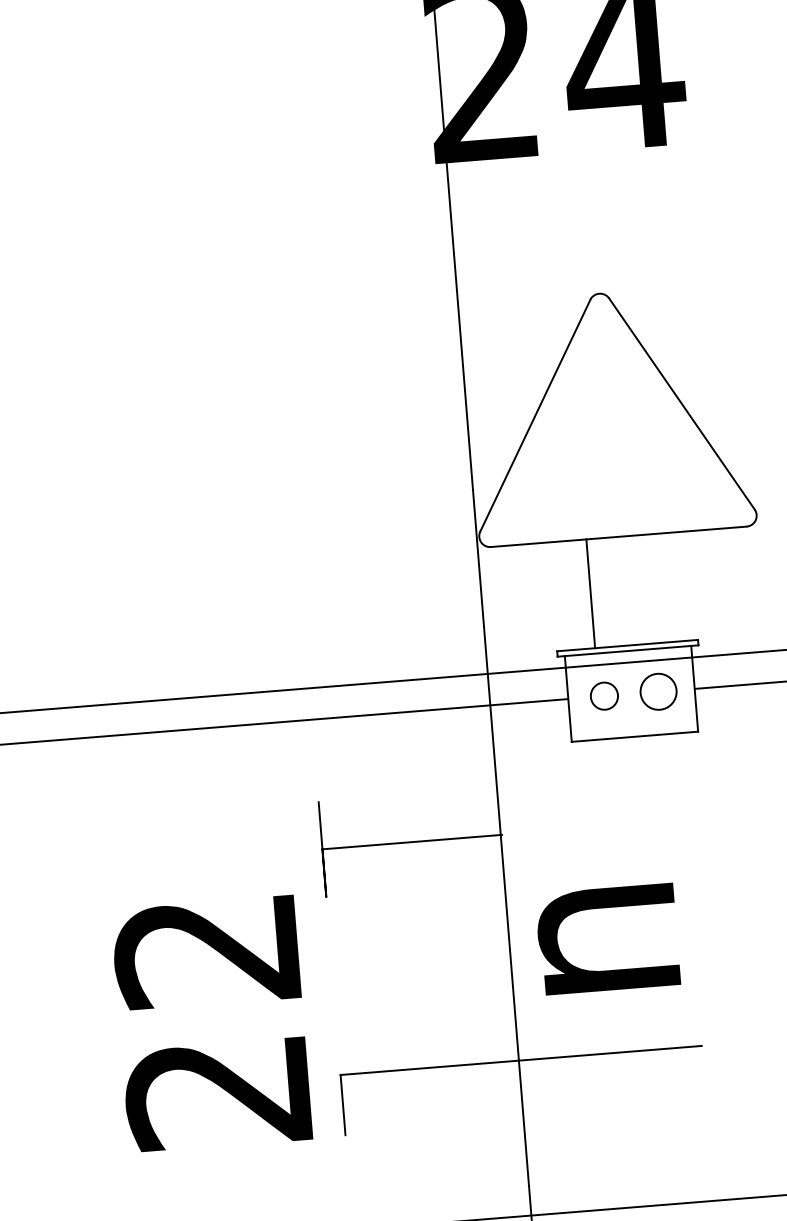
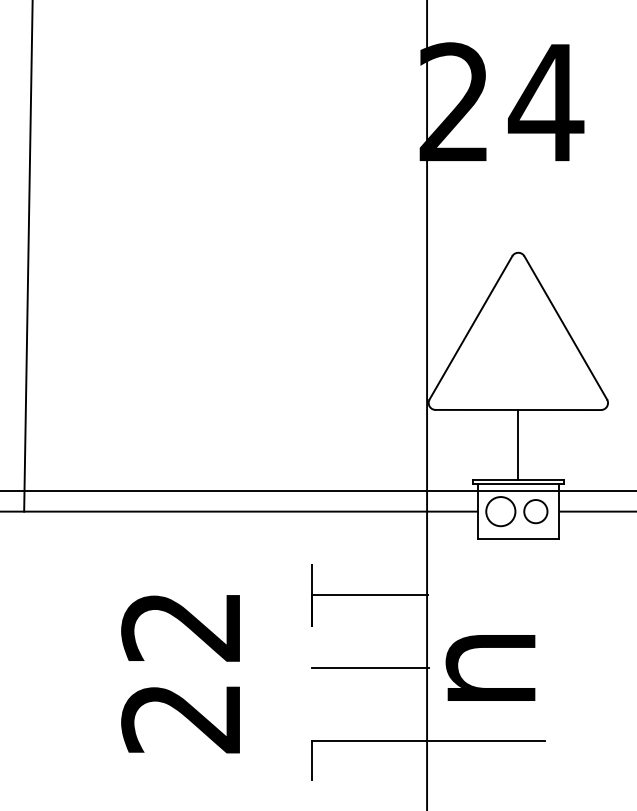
line: (590, 592) -> (518, 444), moved
circle: (603, 696) -> (500, 511), size x1.67
line: (420, 955) -> (369, 668), added
text: (211, 1024) -> (180, 674), moved

